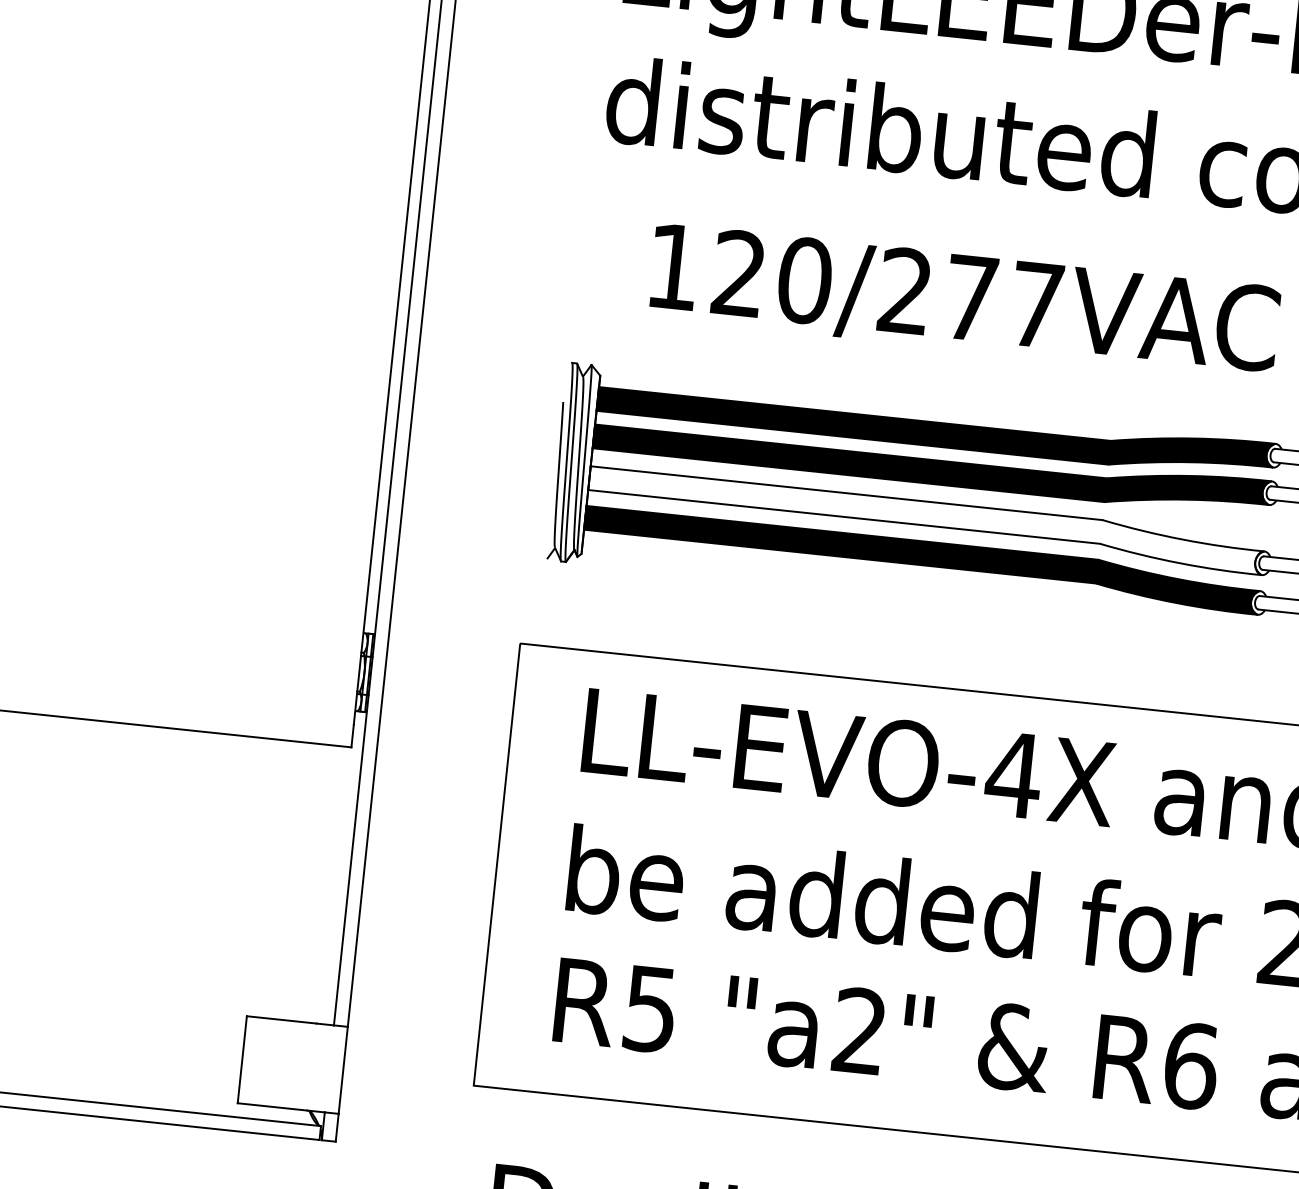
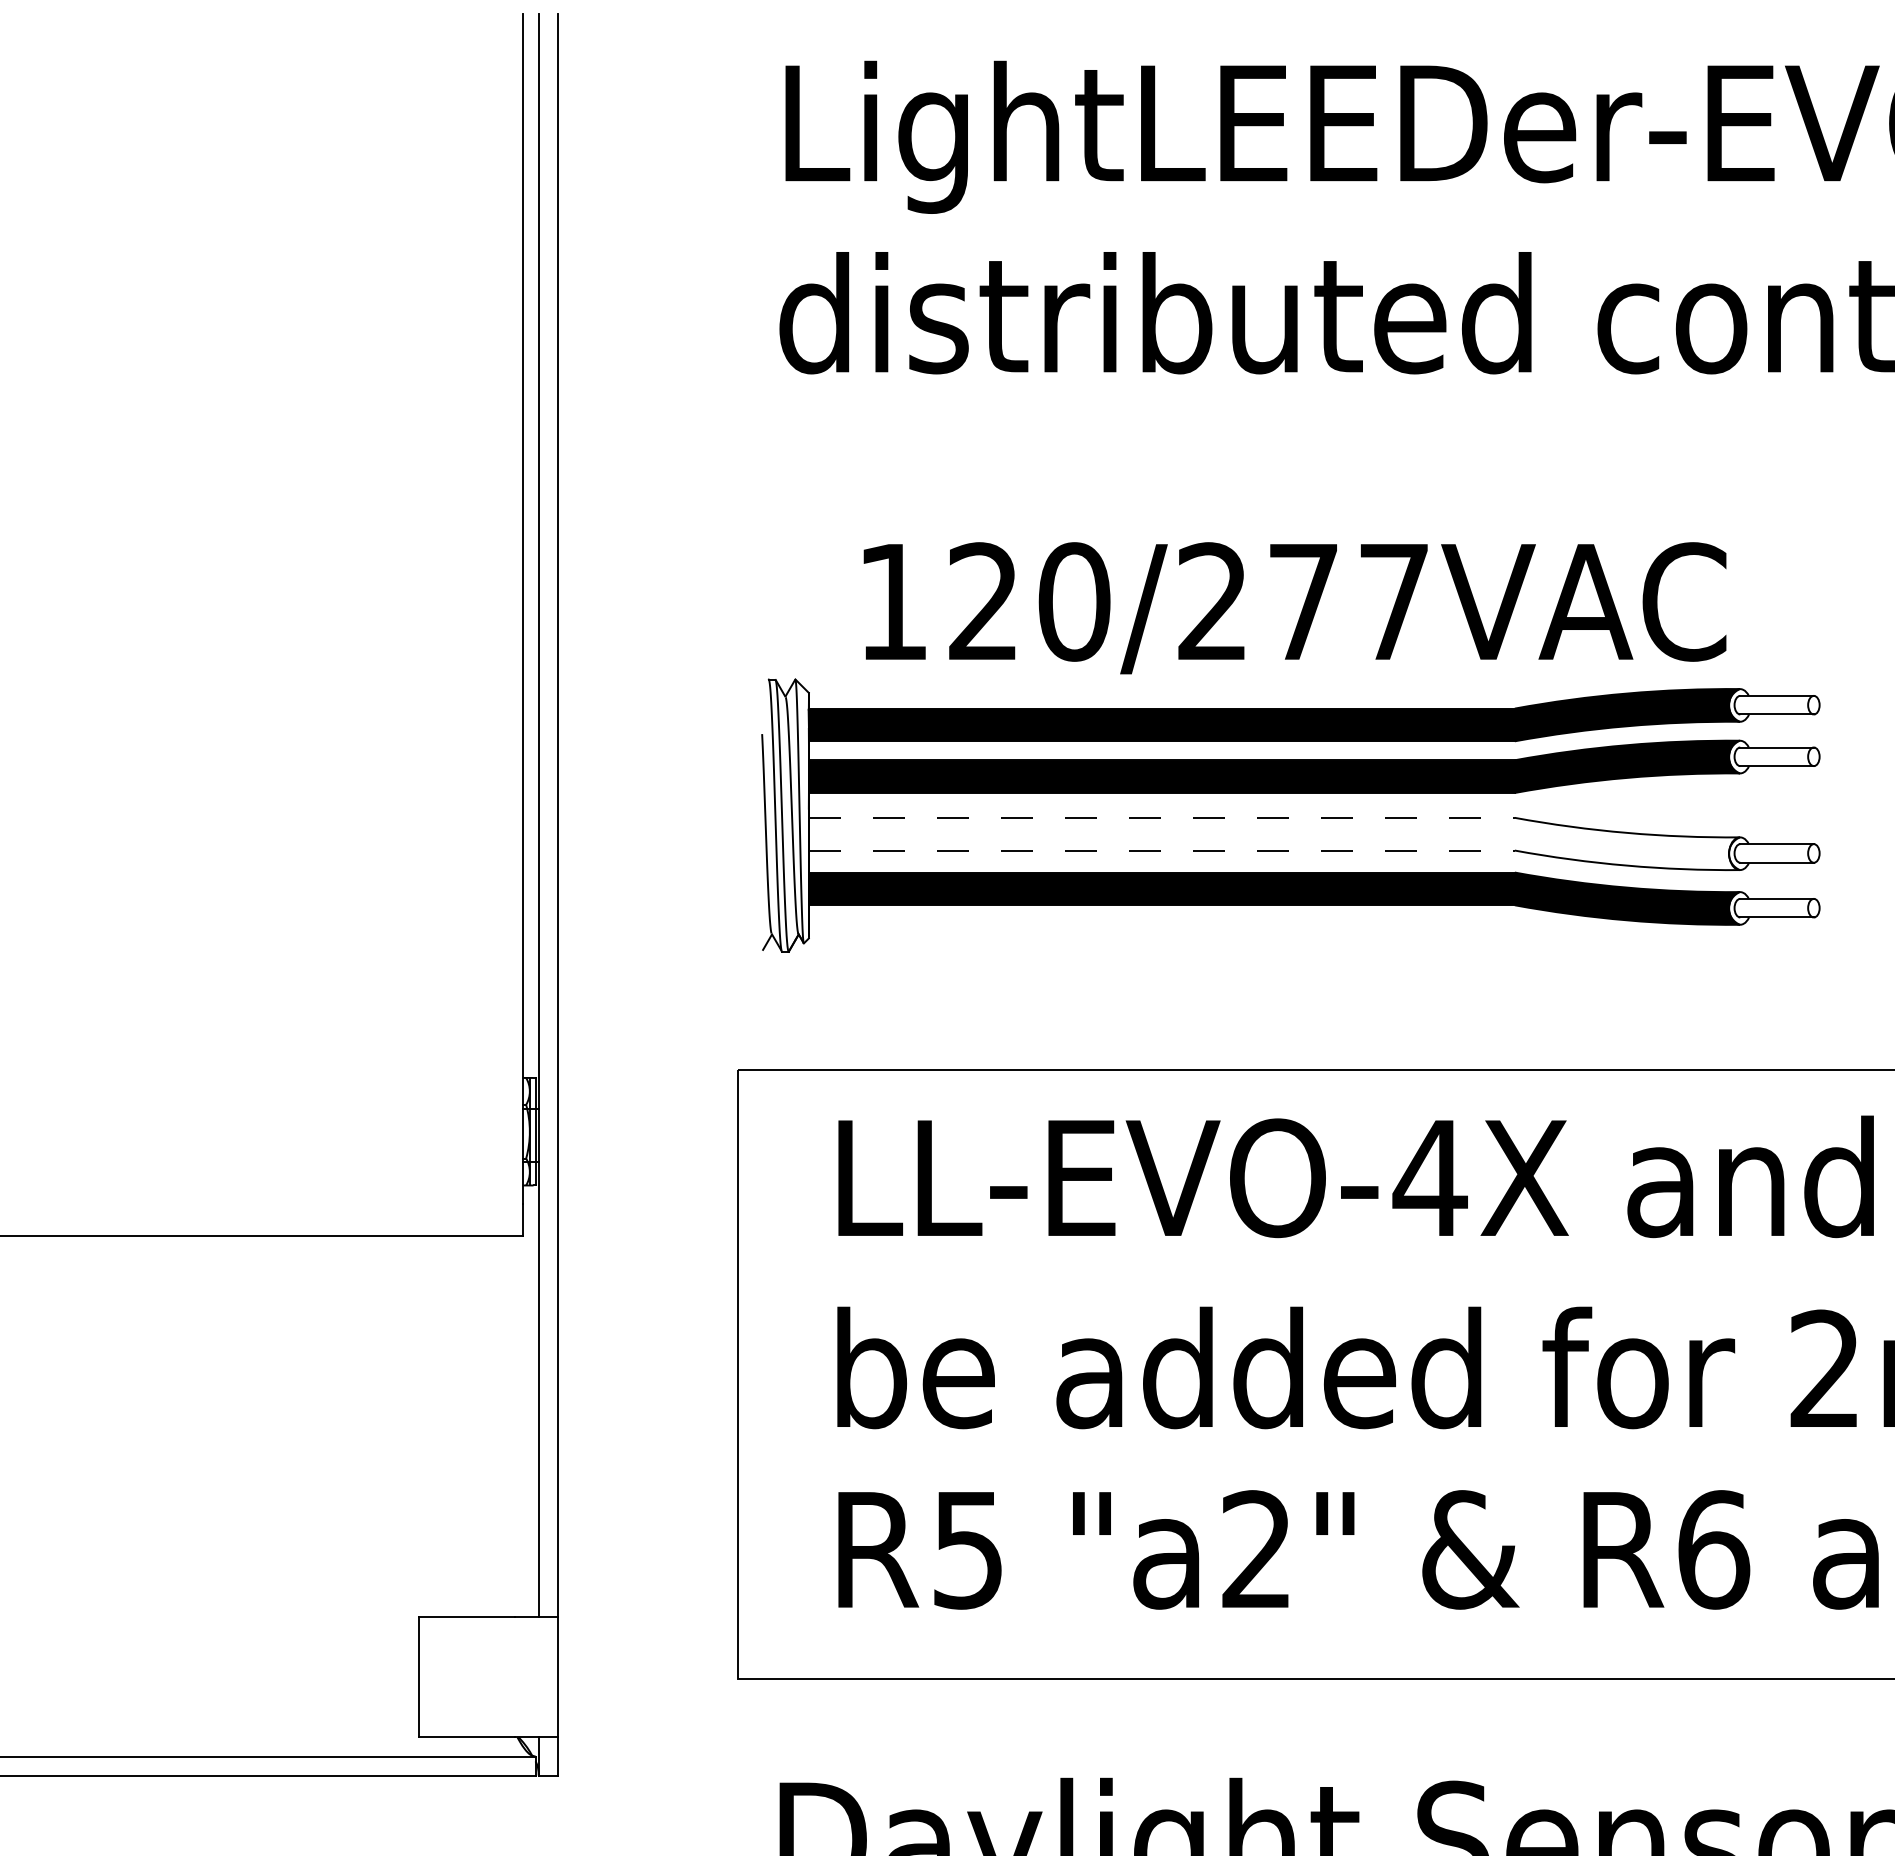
text: (964, 302) -> (1294, 608), moved
line: (846, 492) -> (1161, 817), solid -> dashed
line: (843, 516) -> (1161, 850), solid -> dashed

